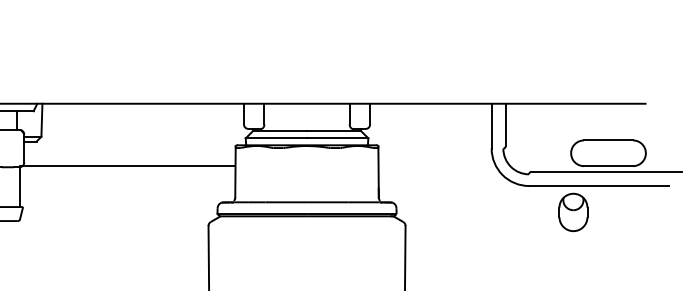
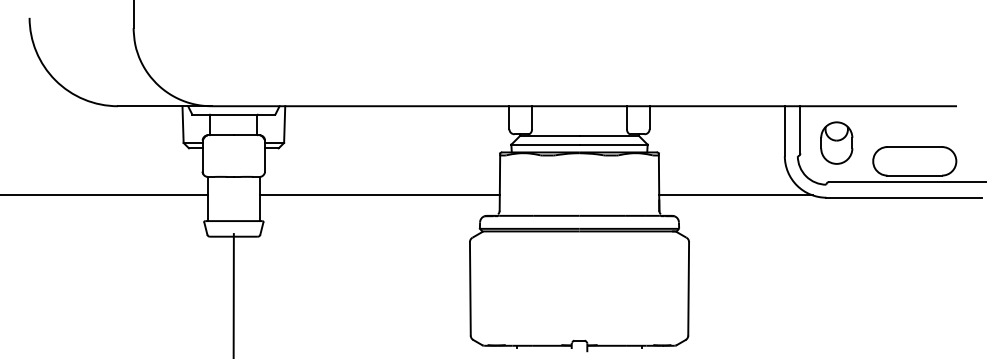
line: (127, 166) -> (379, 195), moved
line: (447, 184) -> (735, 195), added
part: (573, 211) -> (836, 142), moved

